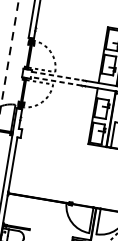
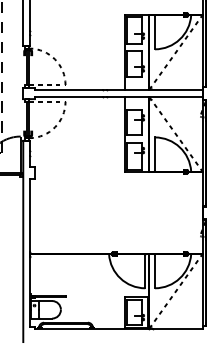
line: (57, 75) -> (69, 89), dashed -> solid
line: (56, 80) -> (68, 96), dashed -> solid

